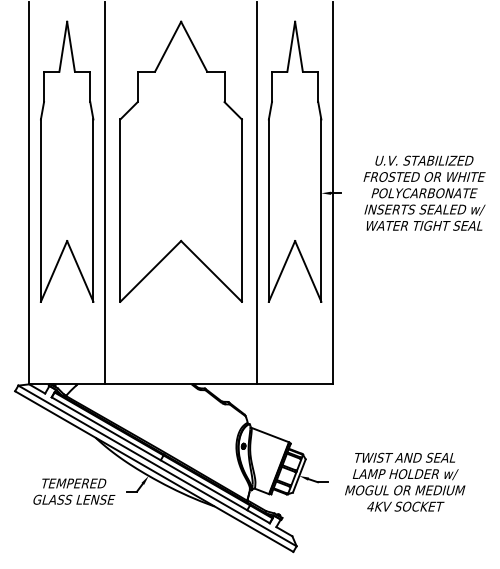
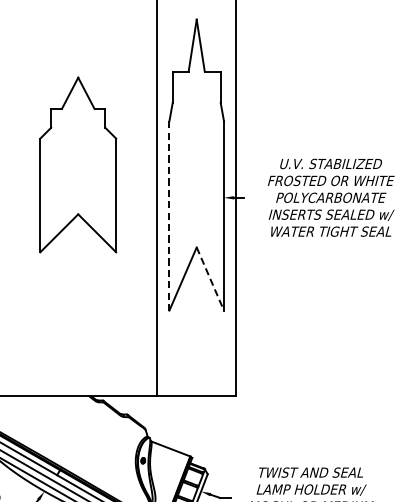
part: (180, 161) -> (77, 164), size x0.6
line: (268, 211) -> (169, 216), solid -> dashed
line: (308, 271) -> (210, 279), solid -> dashed

